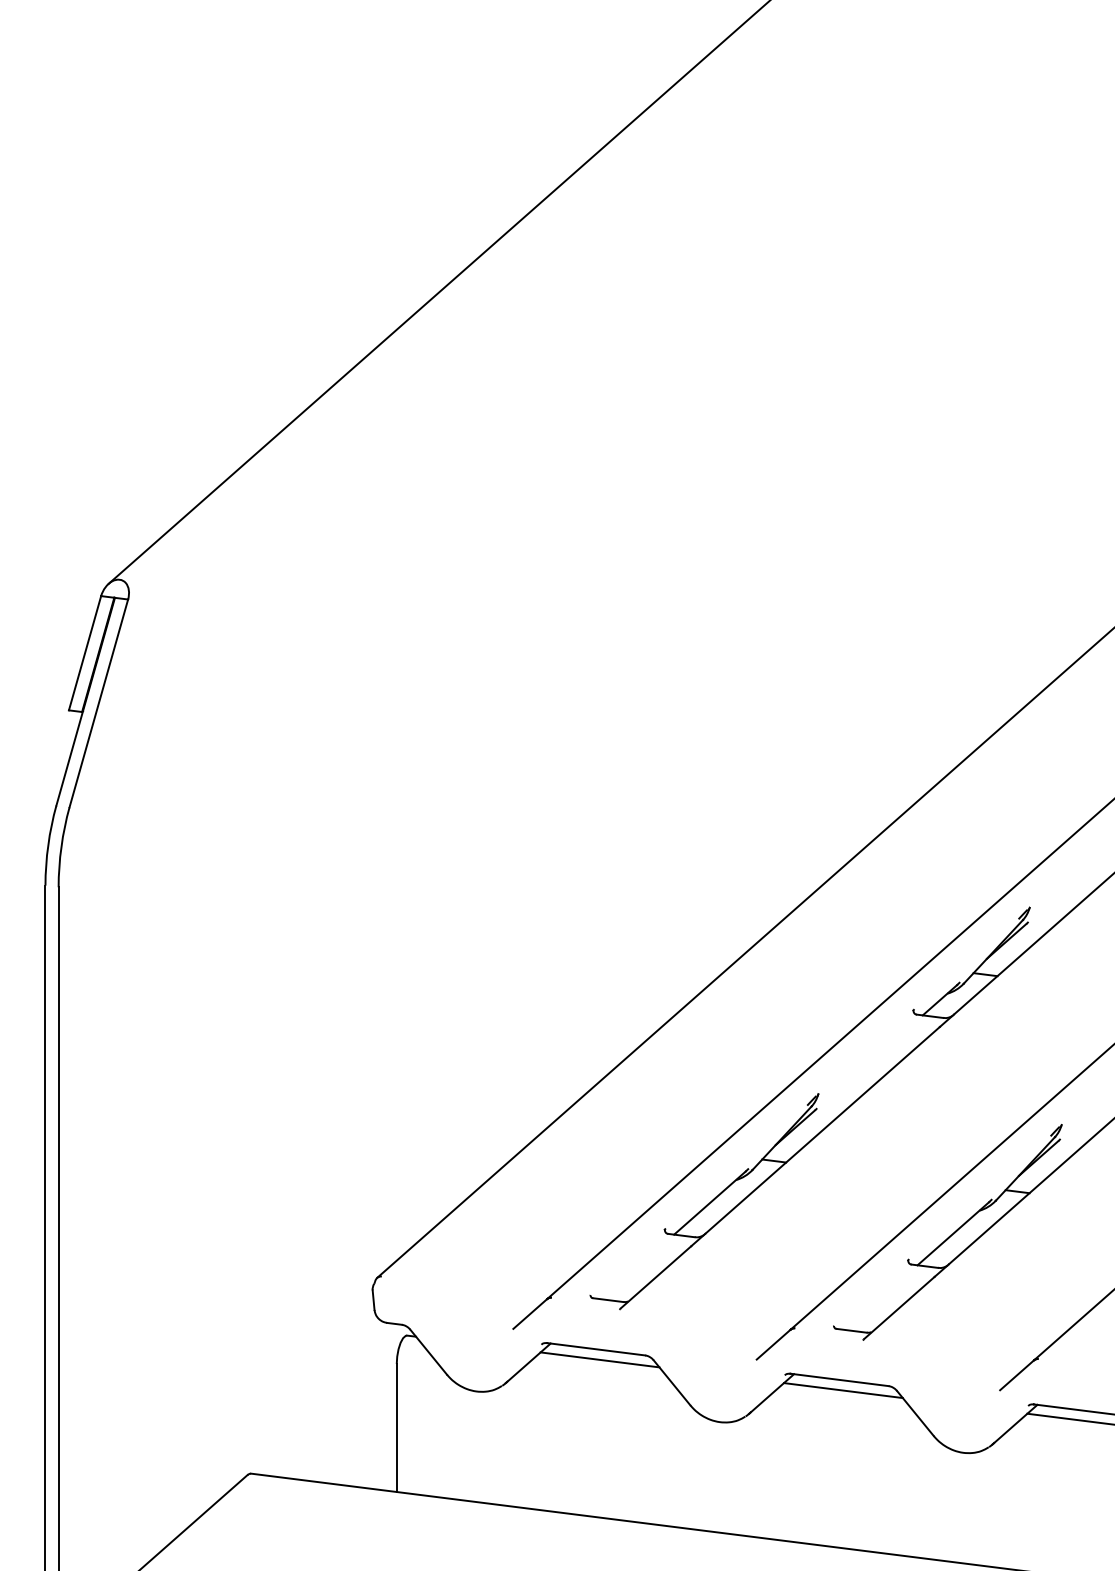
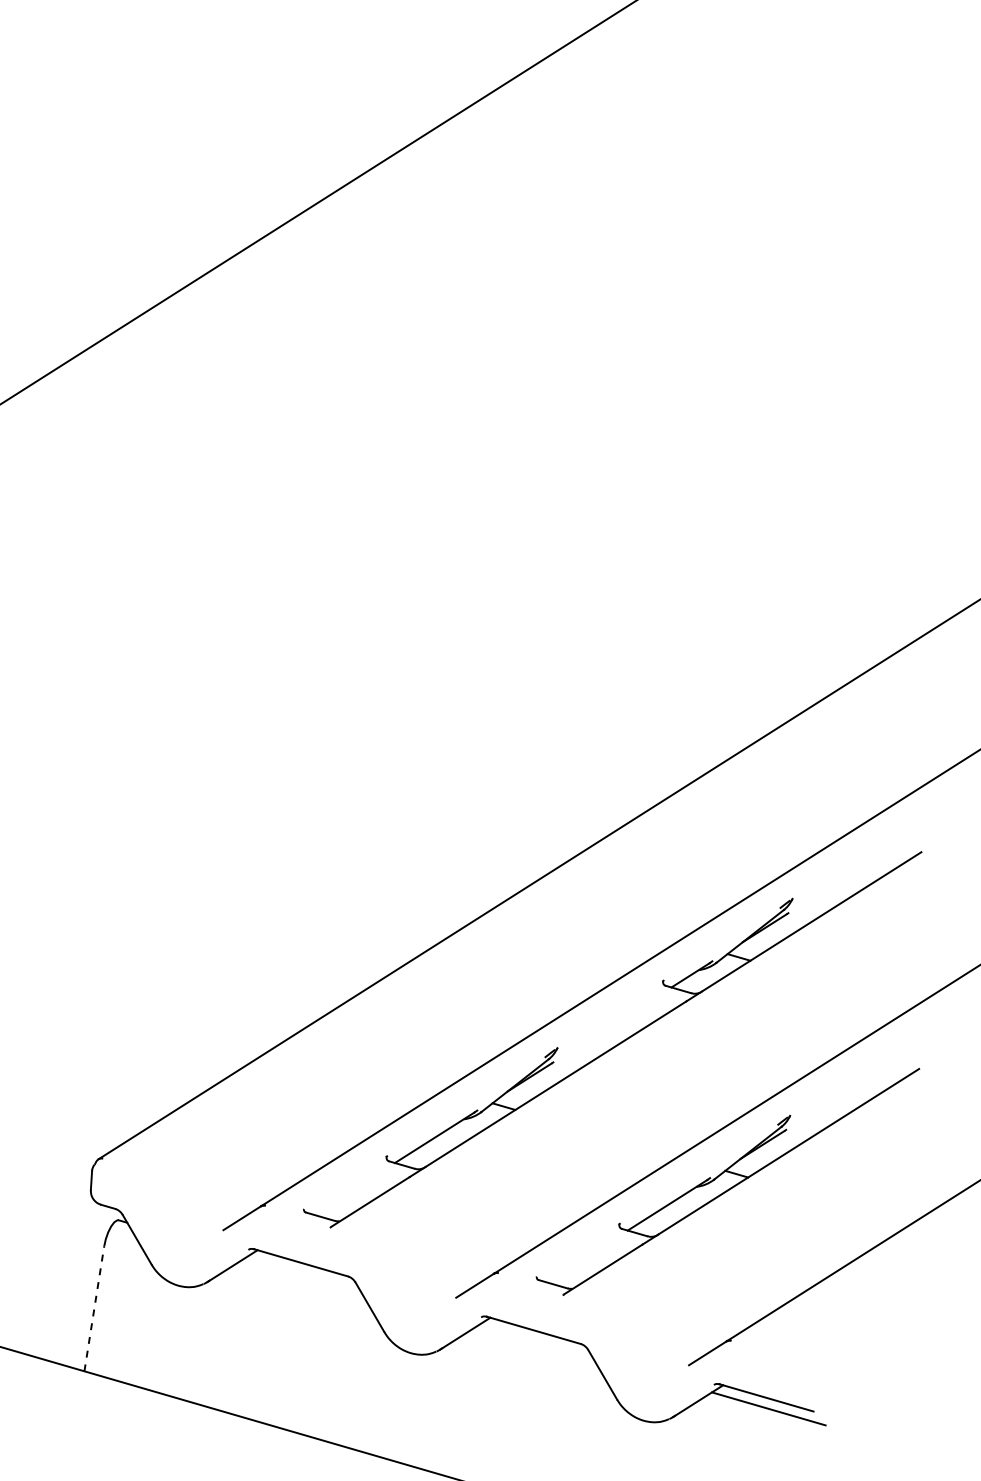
line: (599, 1359) -> (302, 1273), removed
line: (843, 1390) -> (536, 1341), removed
line: (396, 1428) -> (94, 1309), solid -> dashed

